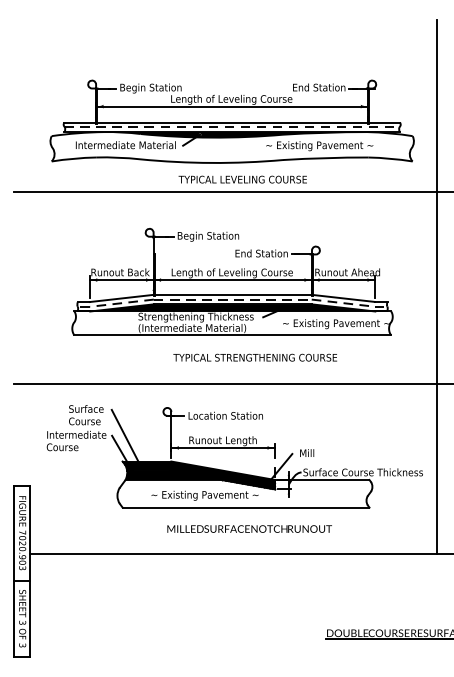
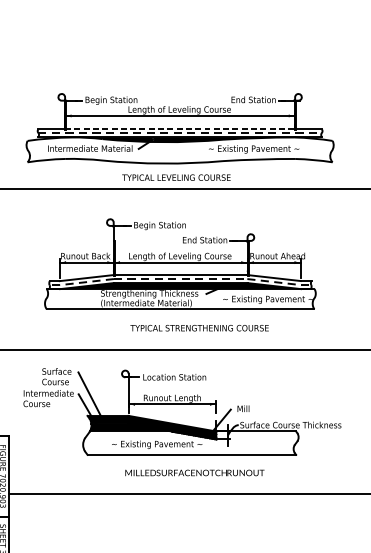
line: (232, 122) -> (180, 129), solid -> dashed
text: (242, 179) -> (176, 177), moved
line: (436, 286) -> (352, 267), removed

